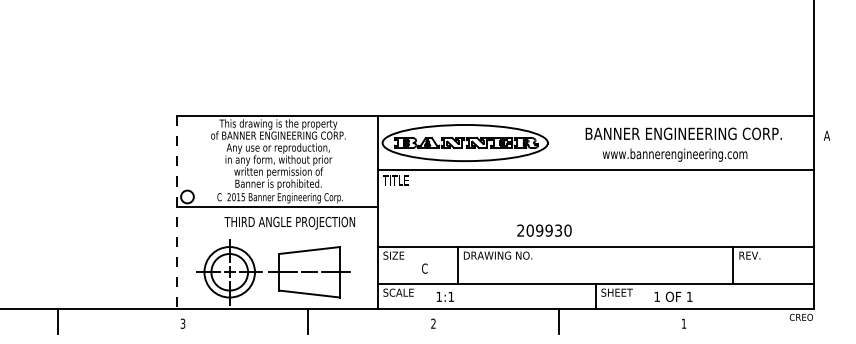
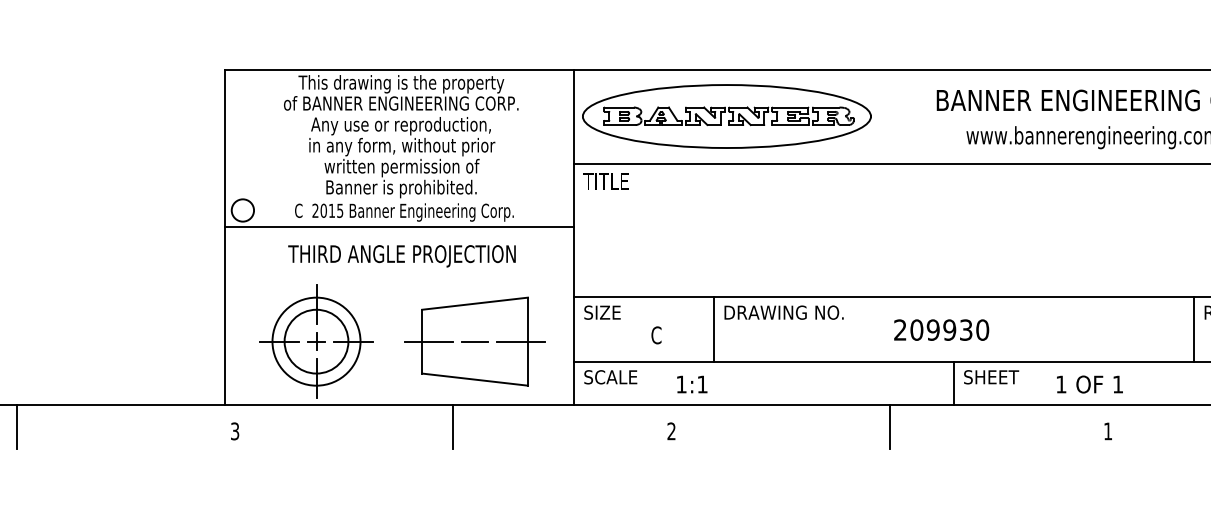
line: (177, 213) -> (225, 239), dashed -> solid
text: (289, 222) -> (401, 254), moved
text: (544, 230) -> (941, 329), moved
part: (309, 272) -> (474, 342), moved

